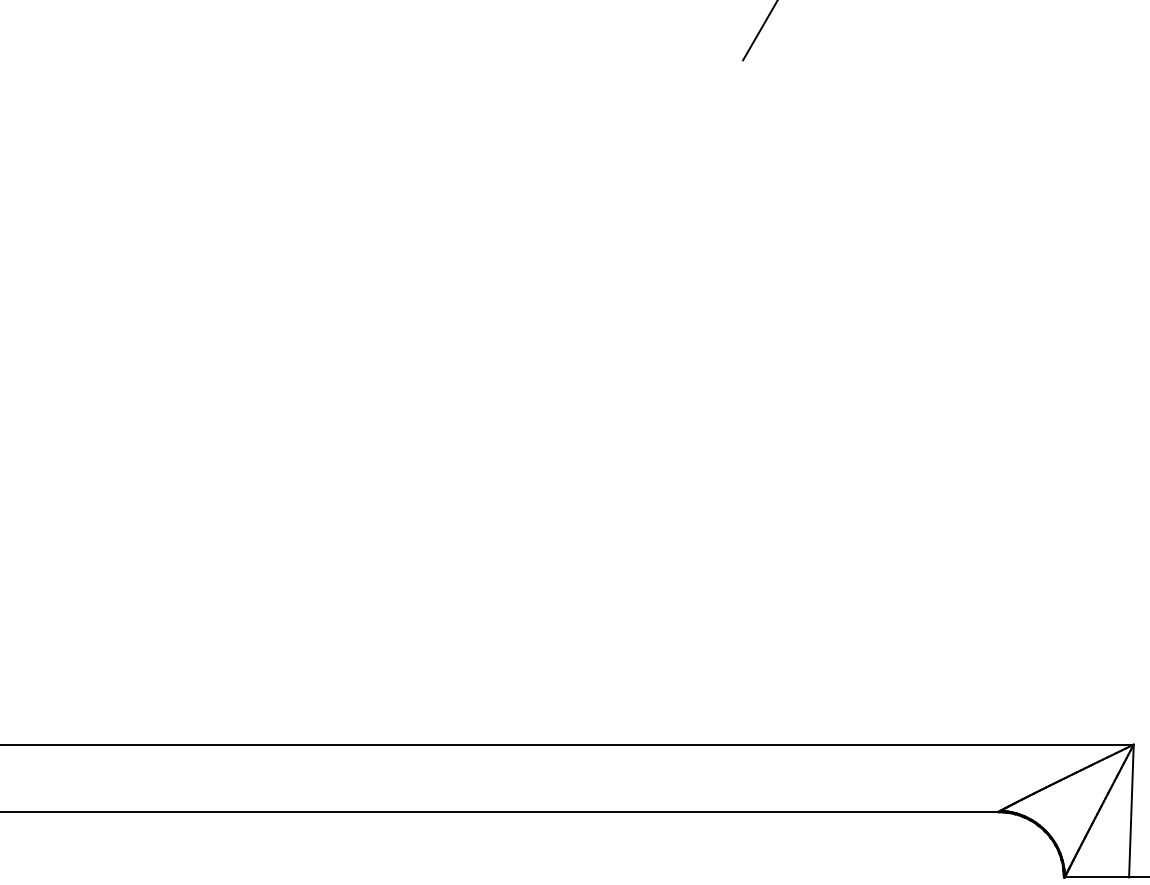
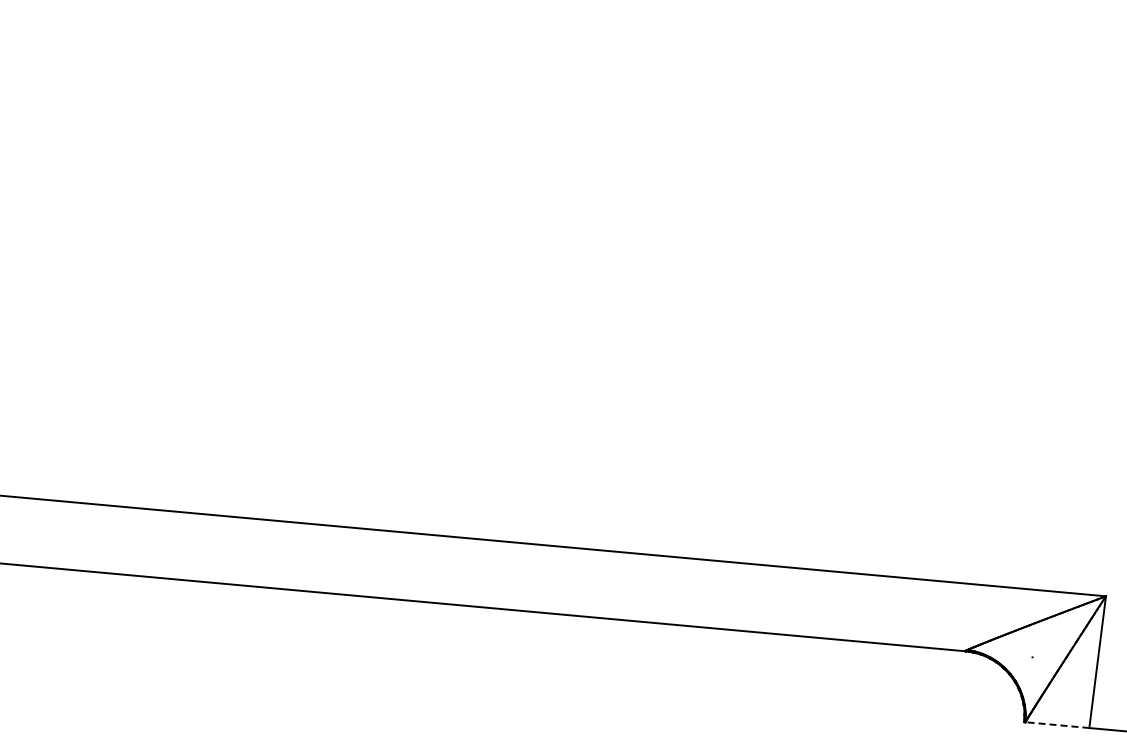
line: (1096, 877) -> (1056, 725), solid -> dashed

